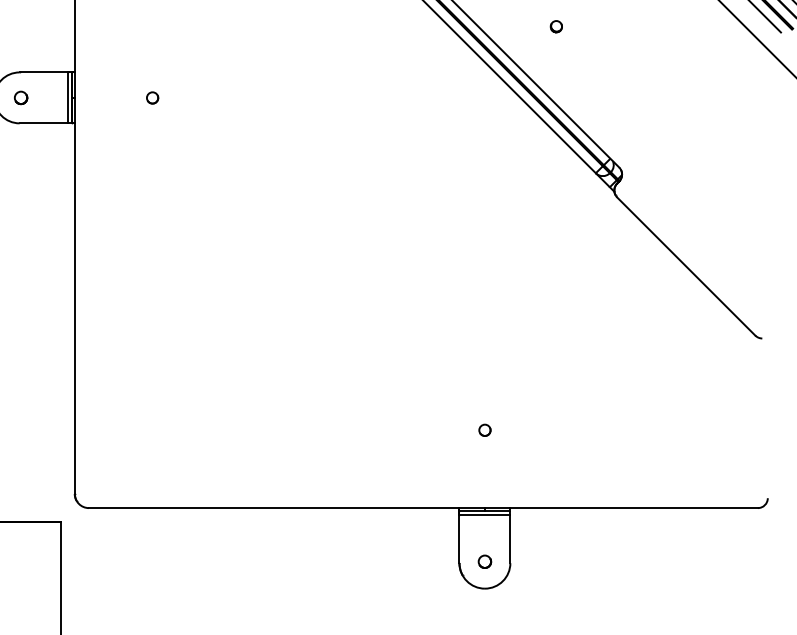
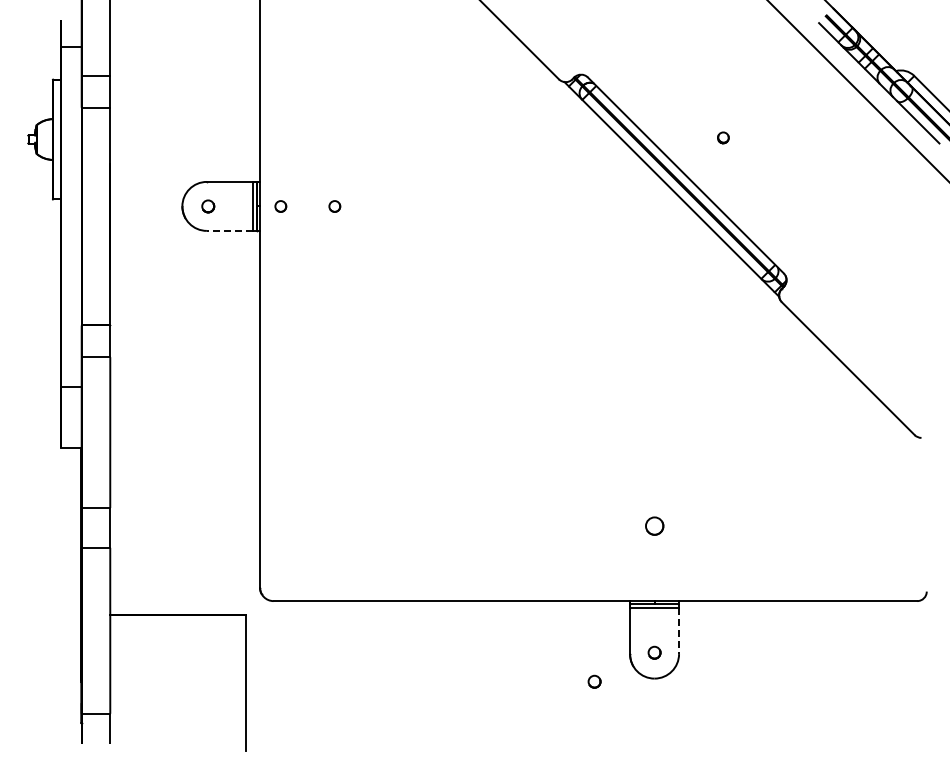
part: (96, 97) -> (280, 206), added
line: (43, 122) -> (229, 230), solid -> dashed
circle: (484, 430) -> (654, 526), size x1.6
line: (510, 539) -> (679, 631), solid -> dashed
part: (422, 591) -> (594, 681), added

